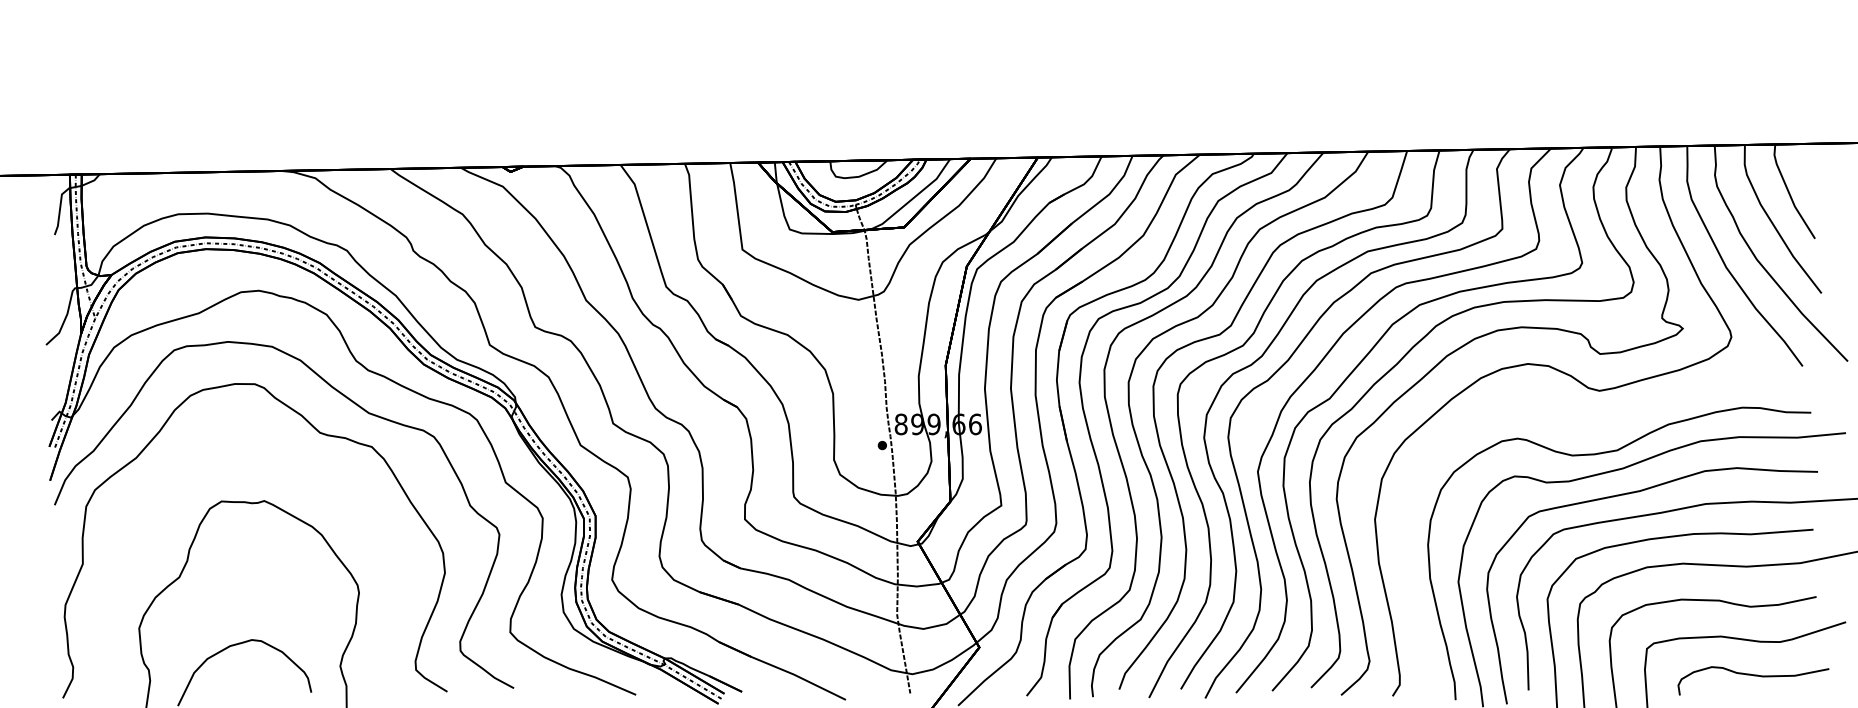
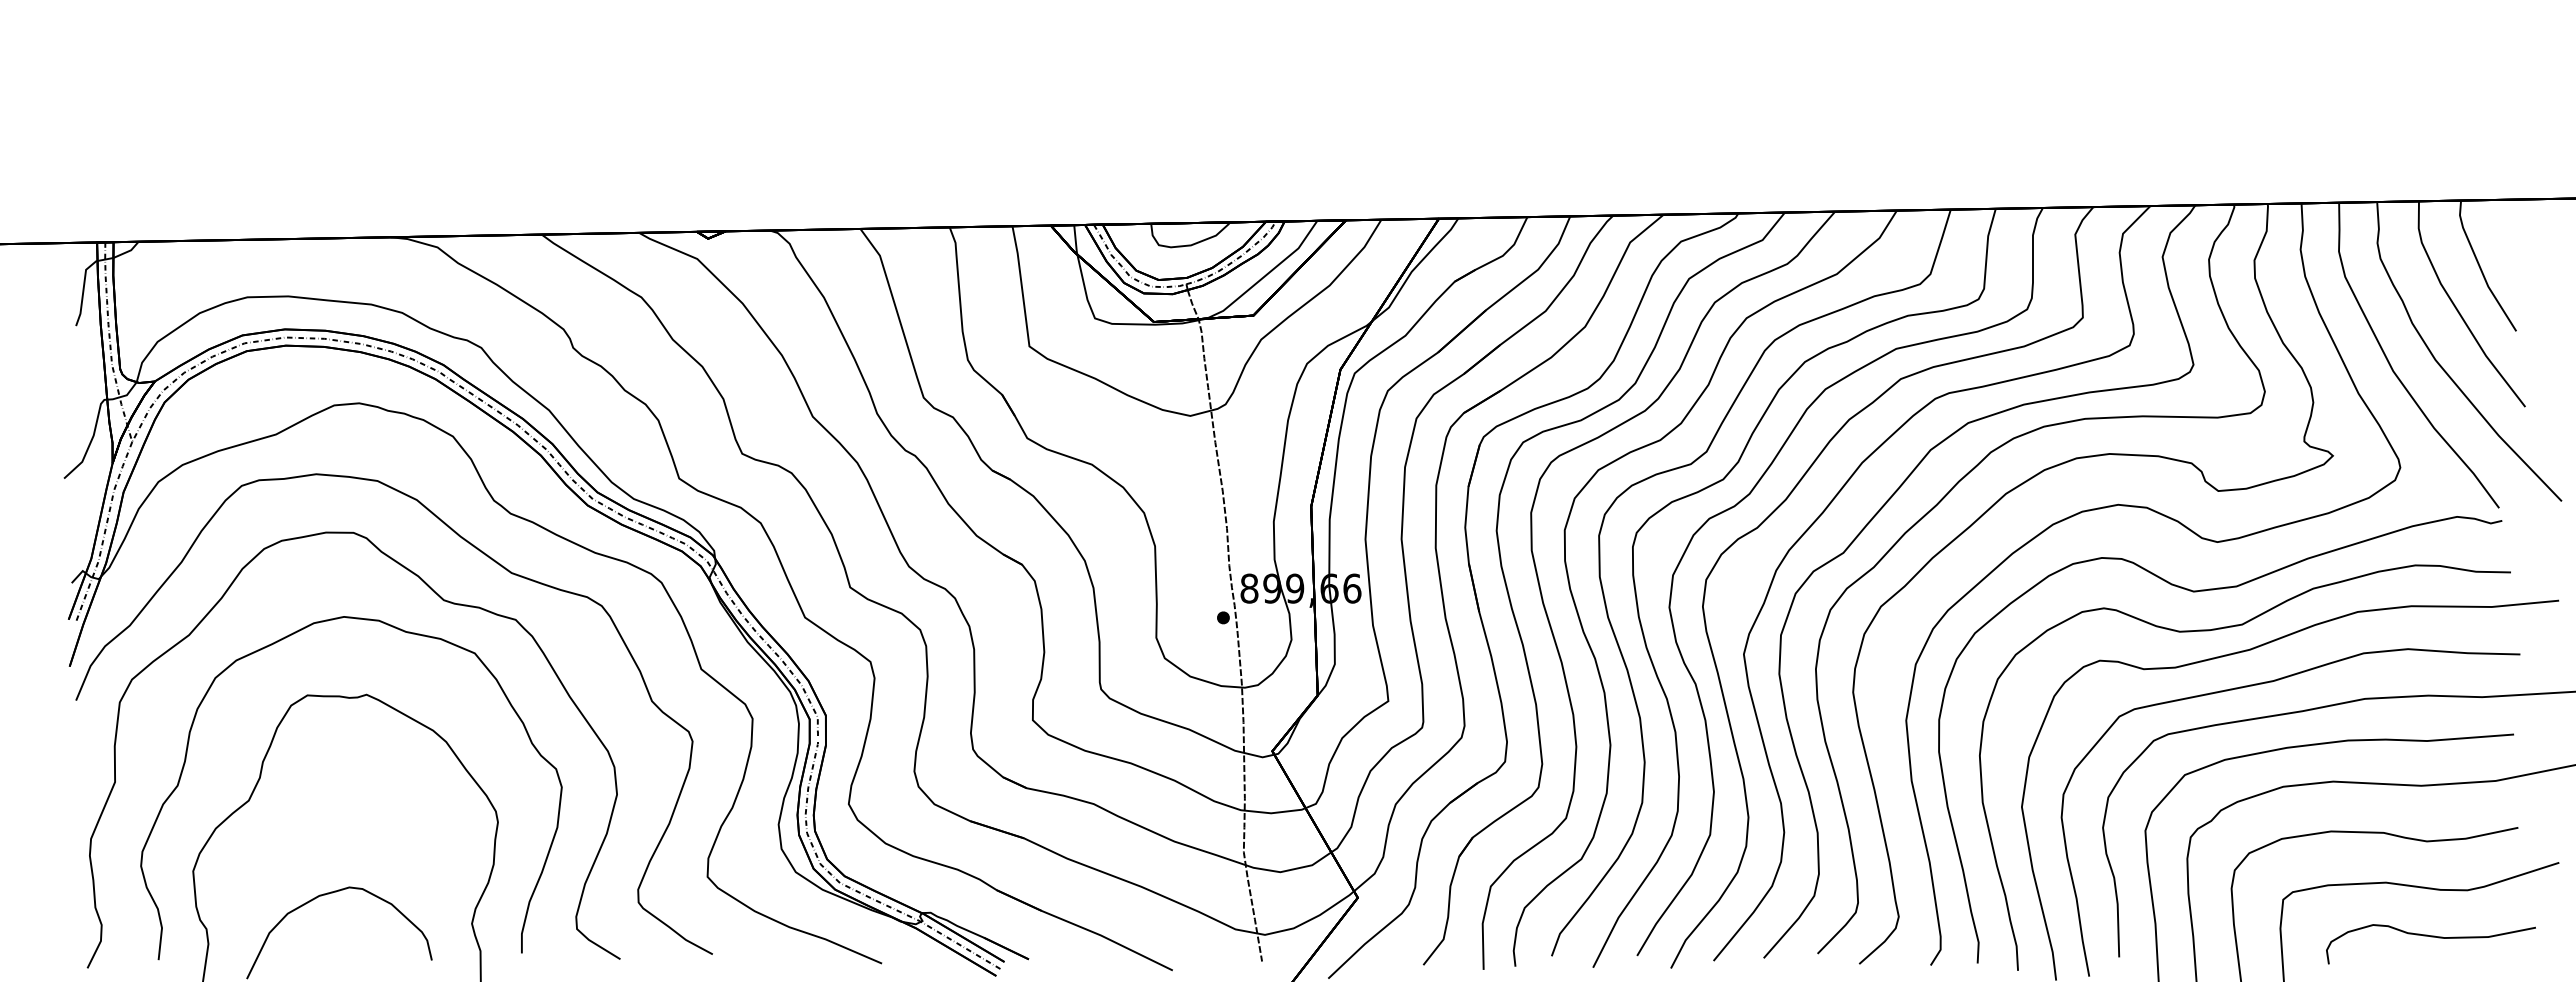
curve: (1590, 426) -> (2205, 591), added
curve: (200, 463) -> (277, 642), added

